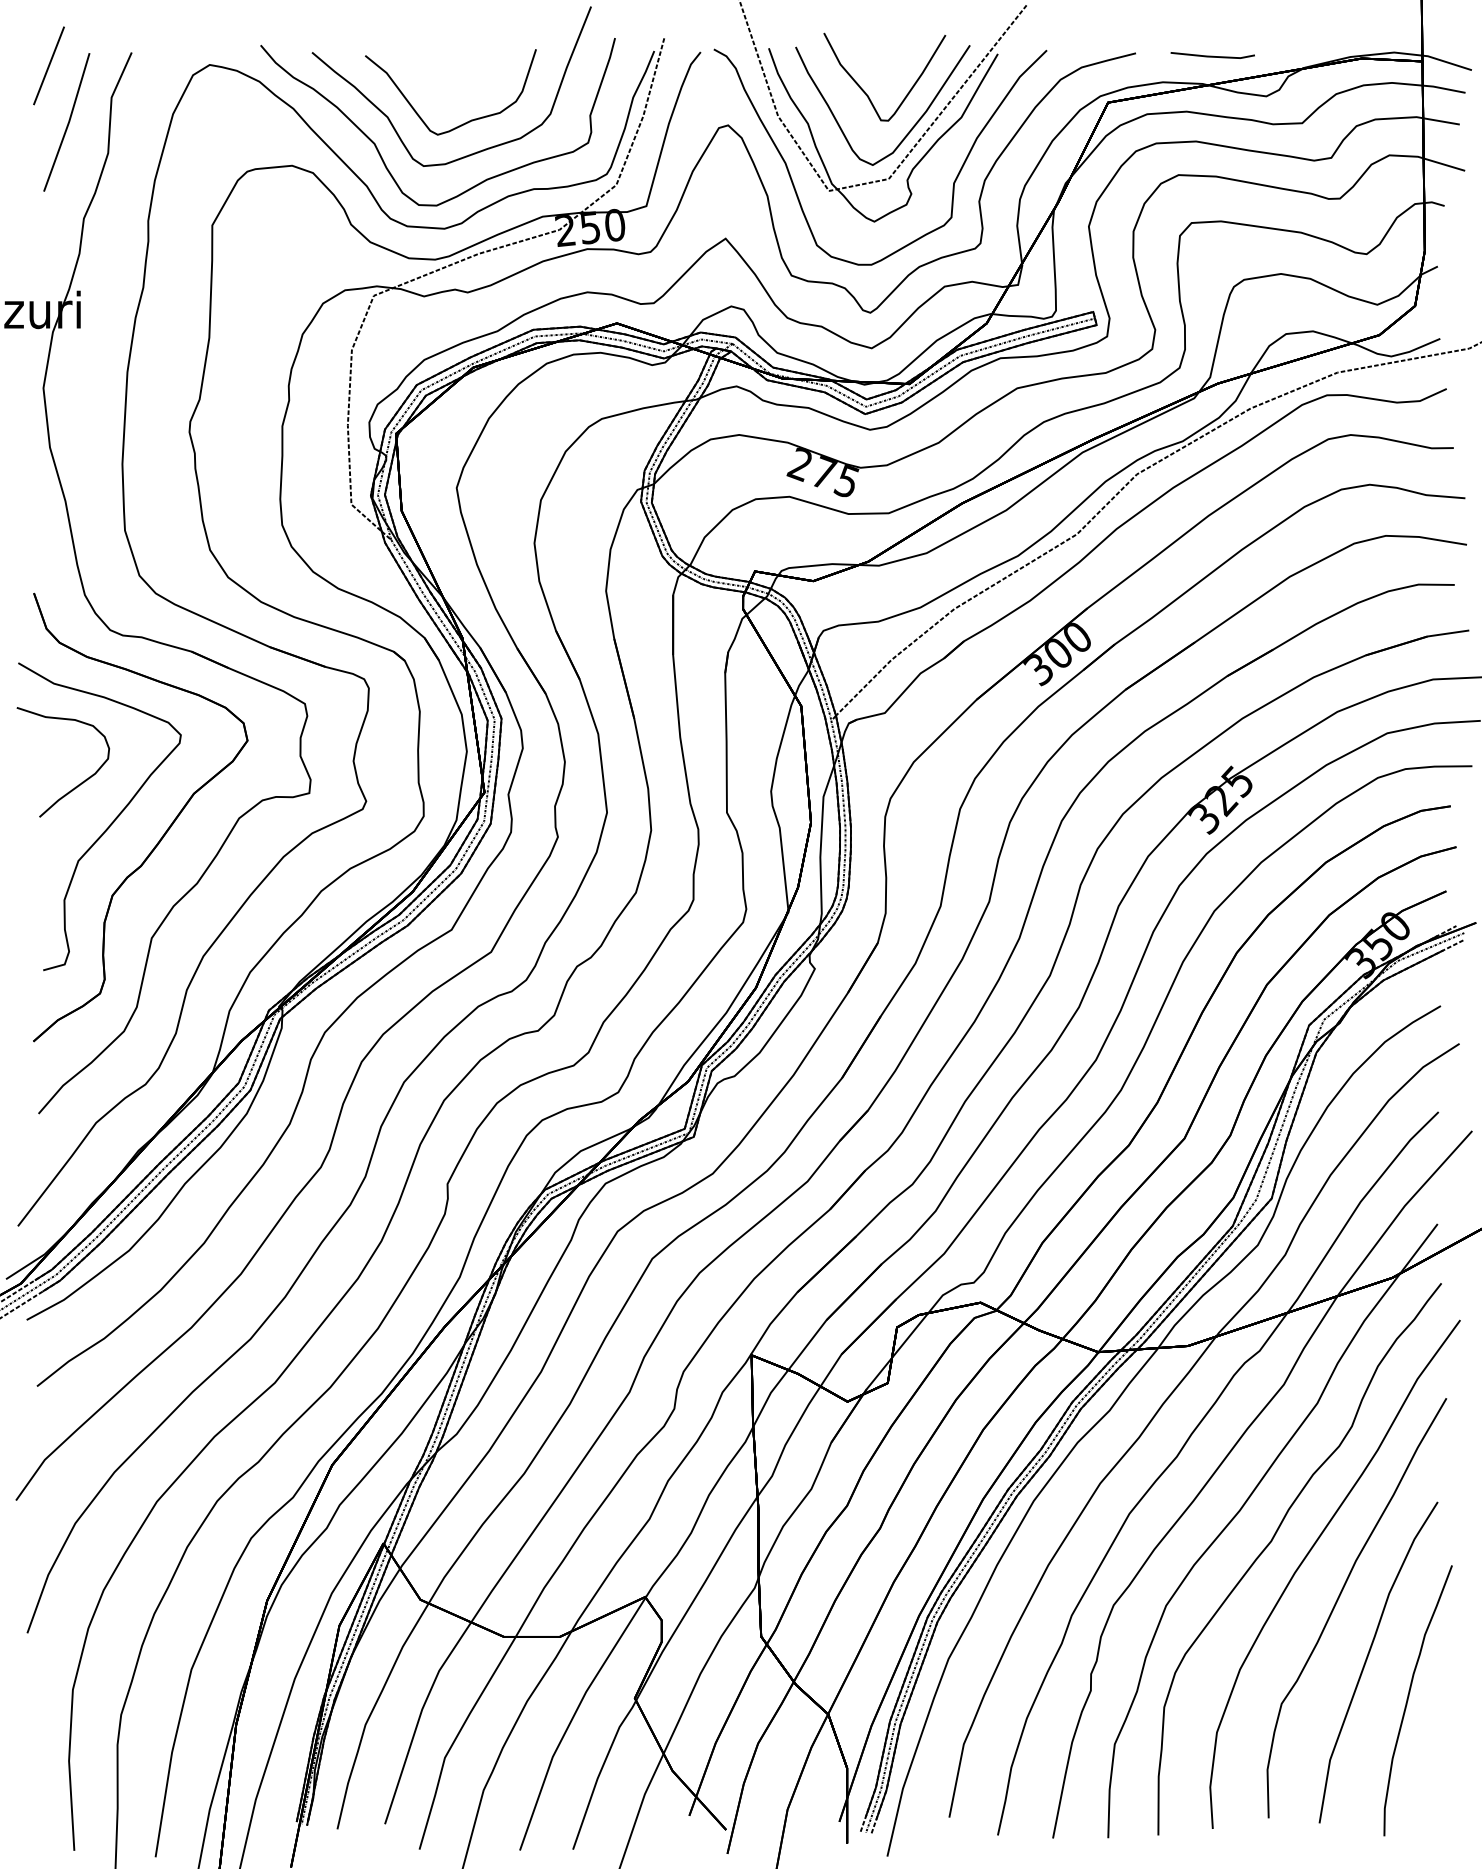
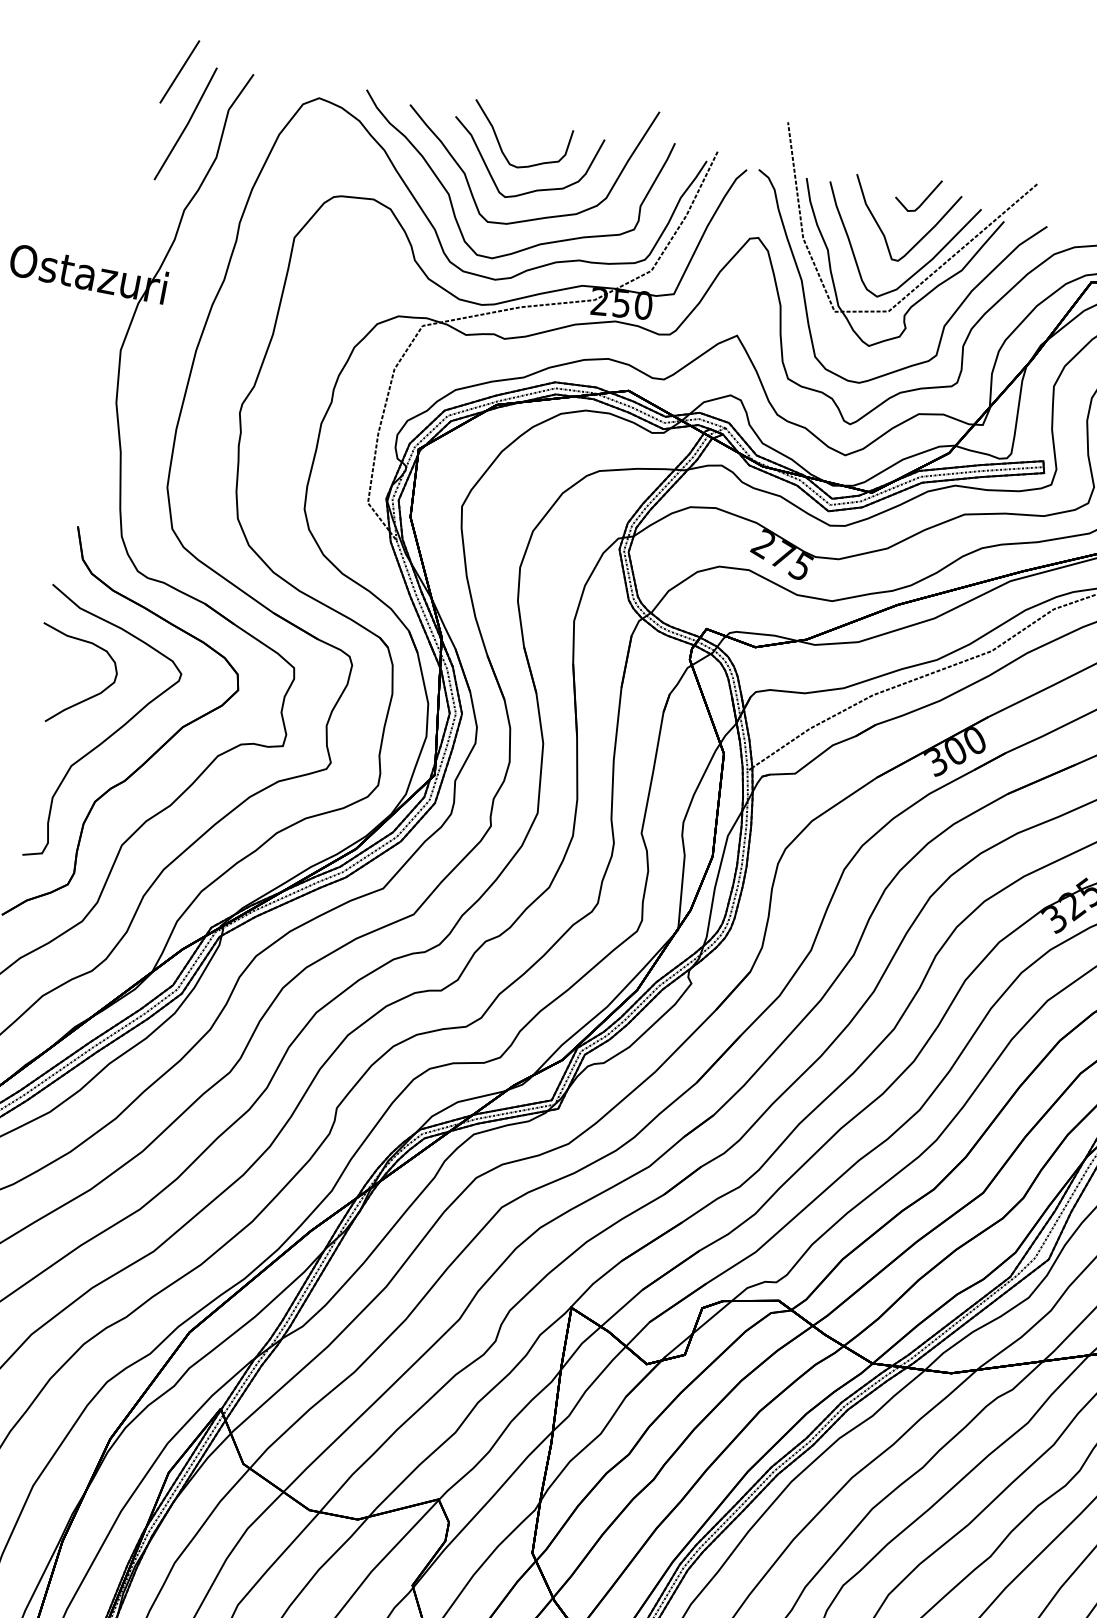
line: (903, 48) -> (923, 200), added
curve: (421, 77) -> (500, 144), added

